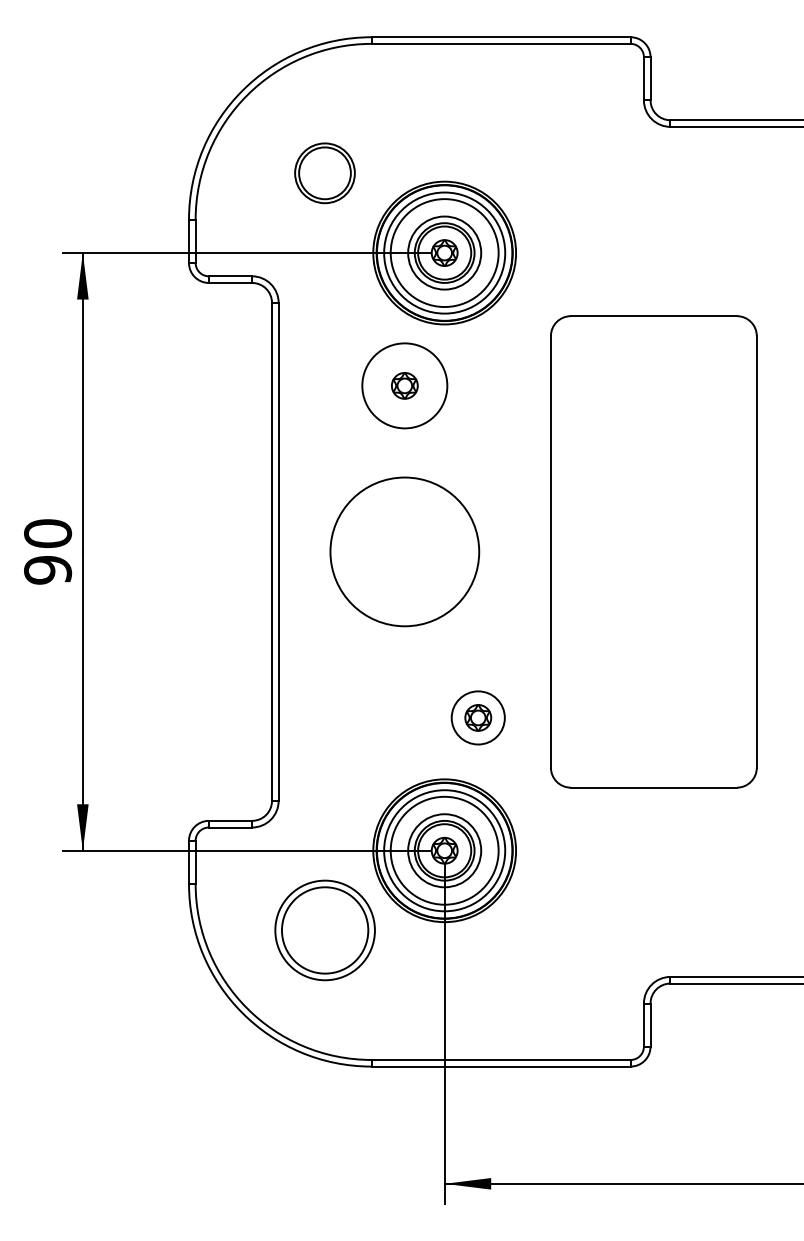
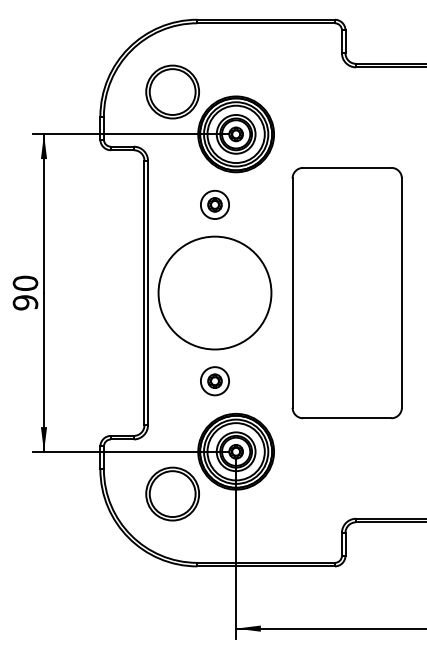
part: (324, 172) -> (172, 91), size x1.67
circle: (403, 385) -> (214, 204), size x0.62
circle: (403, 550) -> (214, 292), size x1.43
part: (477, 718) -> (214, 381), moved

